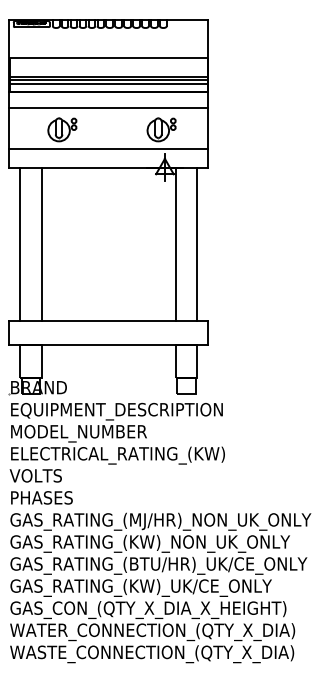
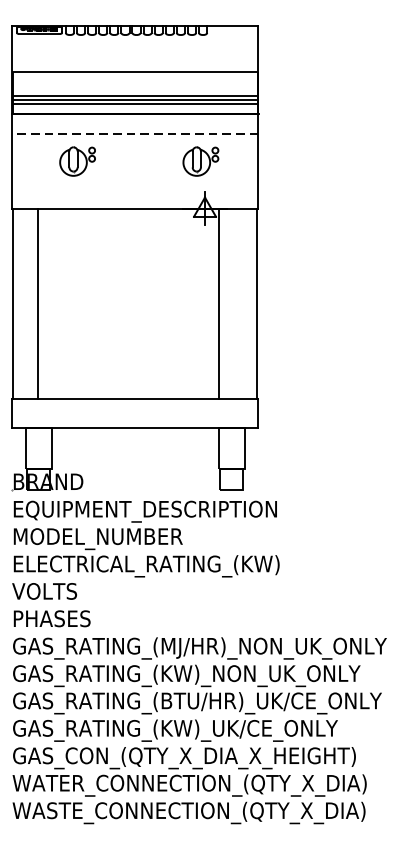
line: (108, 107) -> (134, 133), solid -> dashed
line: (108, 149) -> (134, 185), removed
line: (20, 243) -> (13, 302), moved
line: (41, 243) -> (37, 302), moved
line: (196, 243) -> (256, 302), moved

